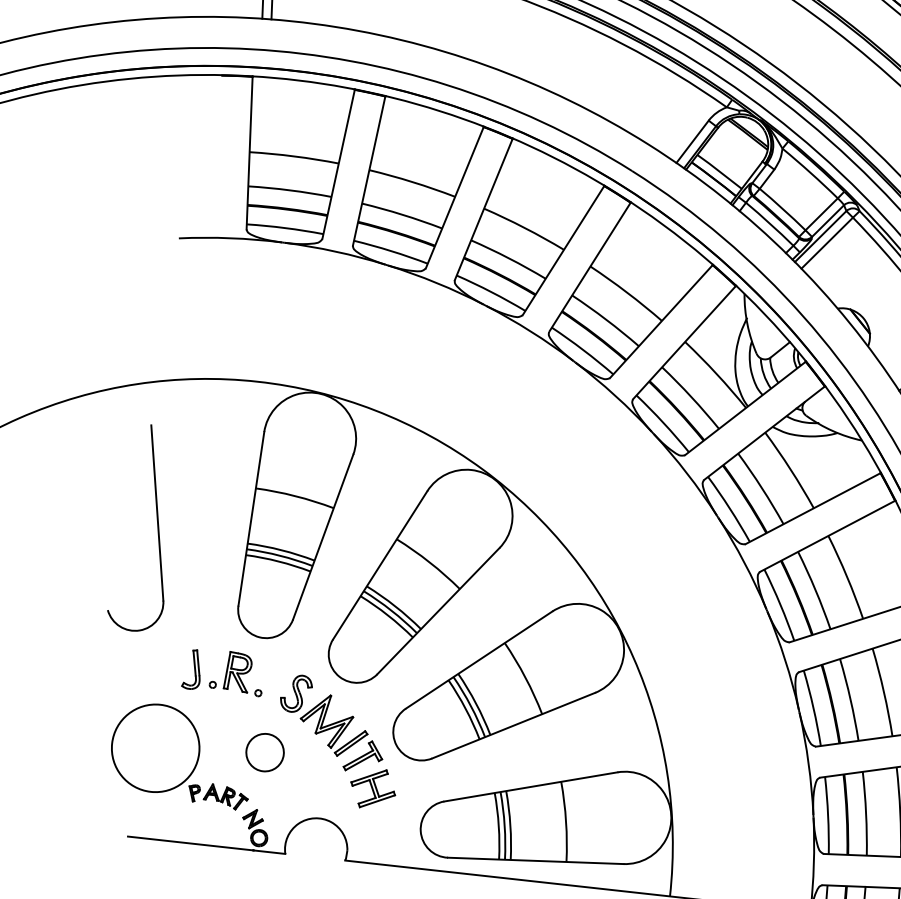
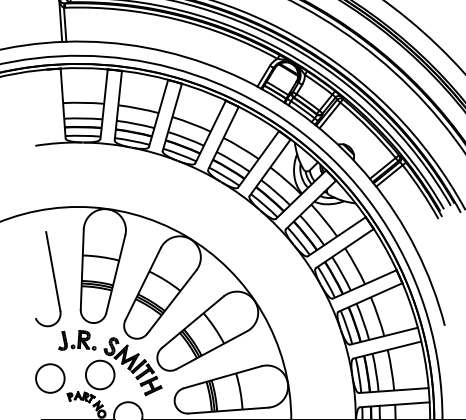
part: (145, 529) -> (48, 279), moved
circle: (156, 748) -> (50, 378), size x0.71
circle: (263, 751) -> (99, 374), size x1.67

